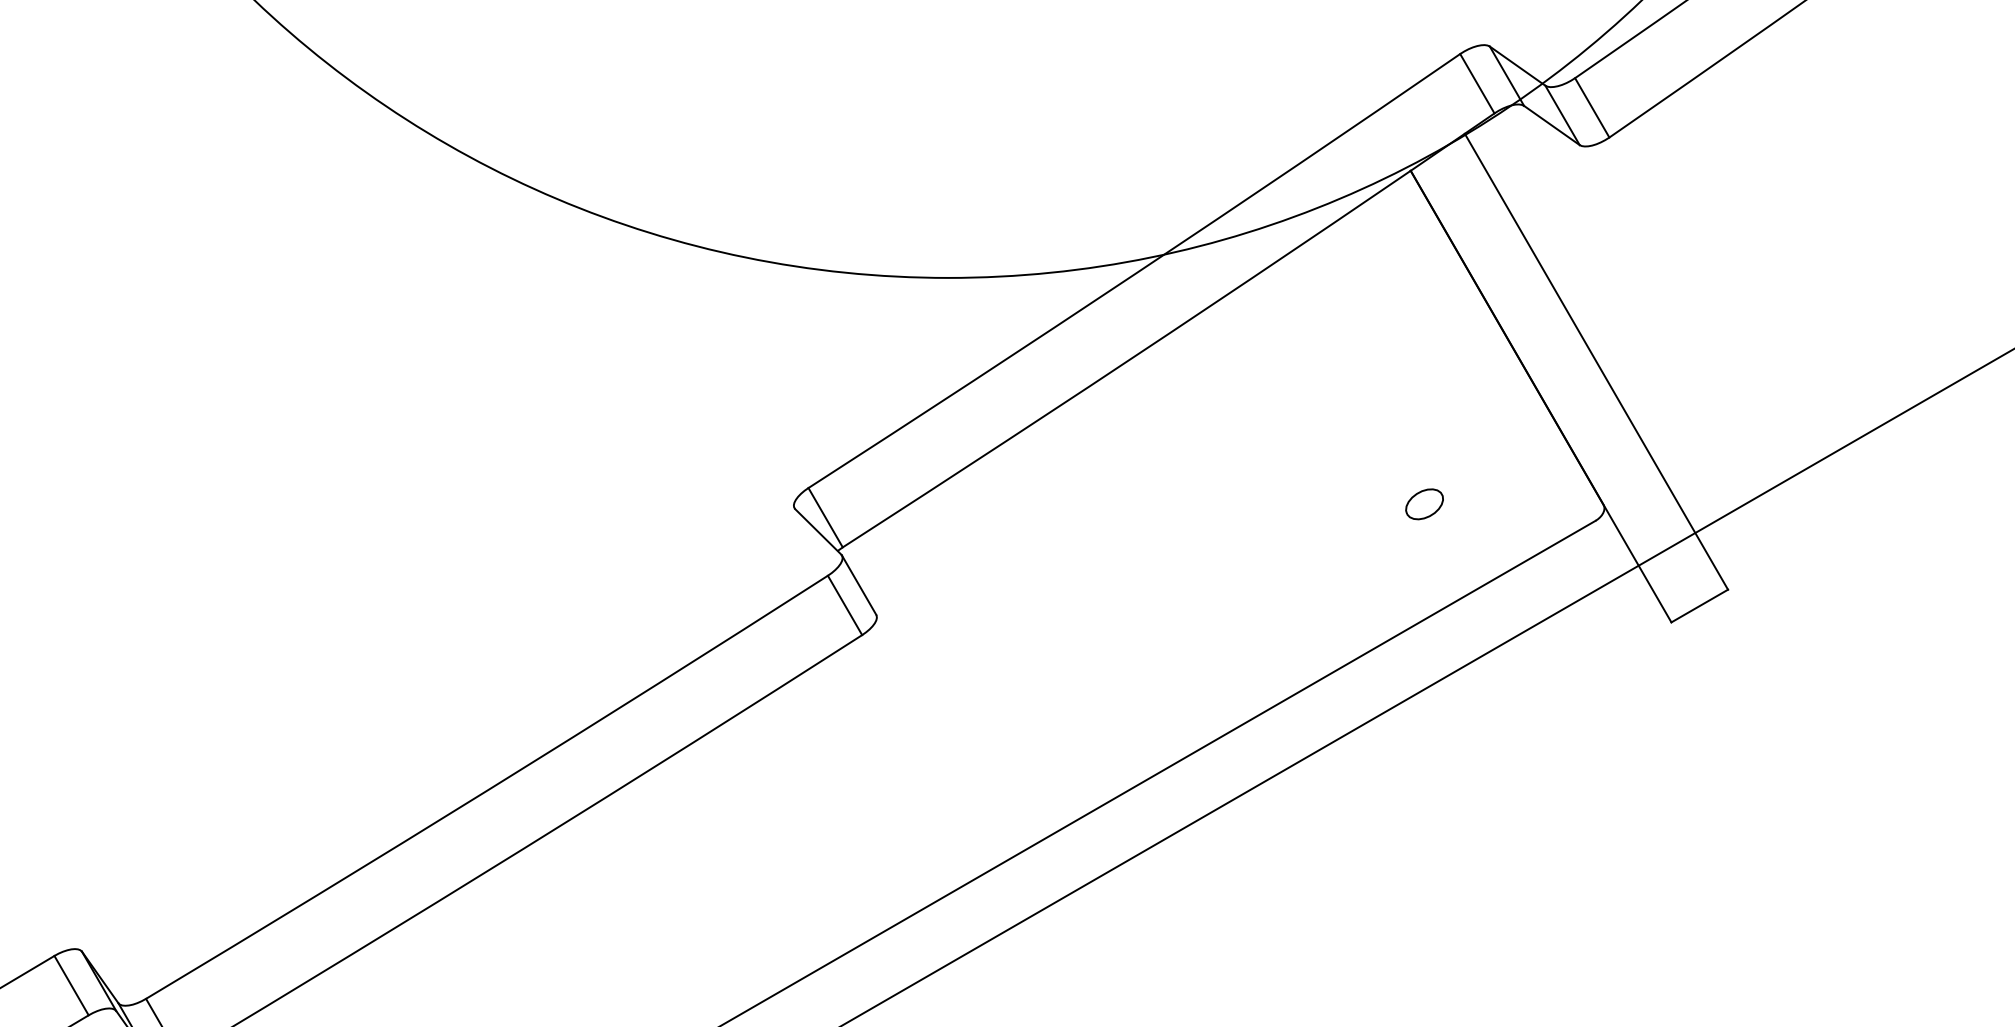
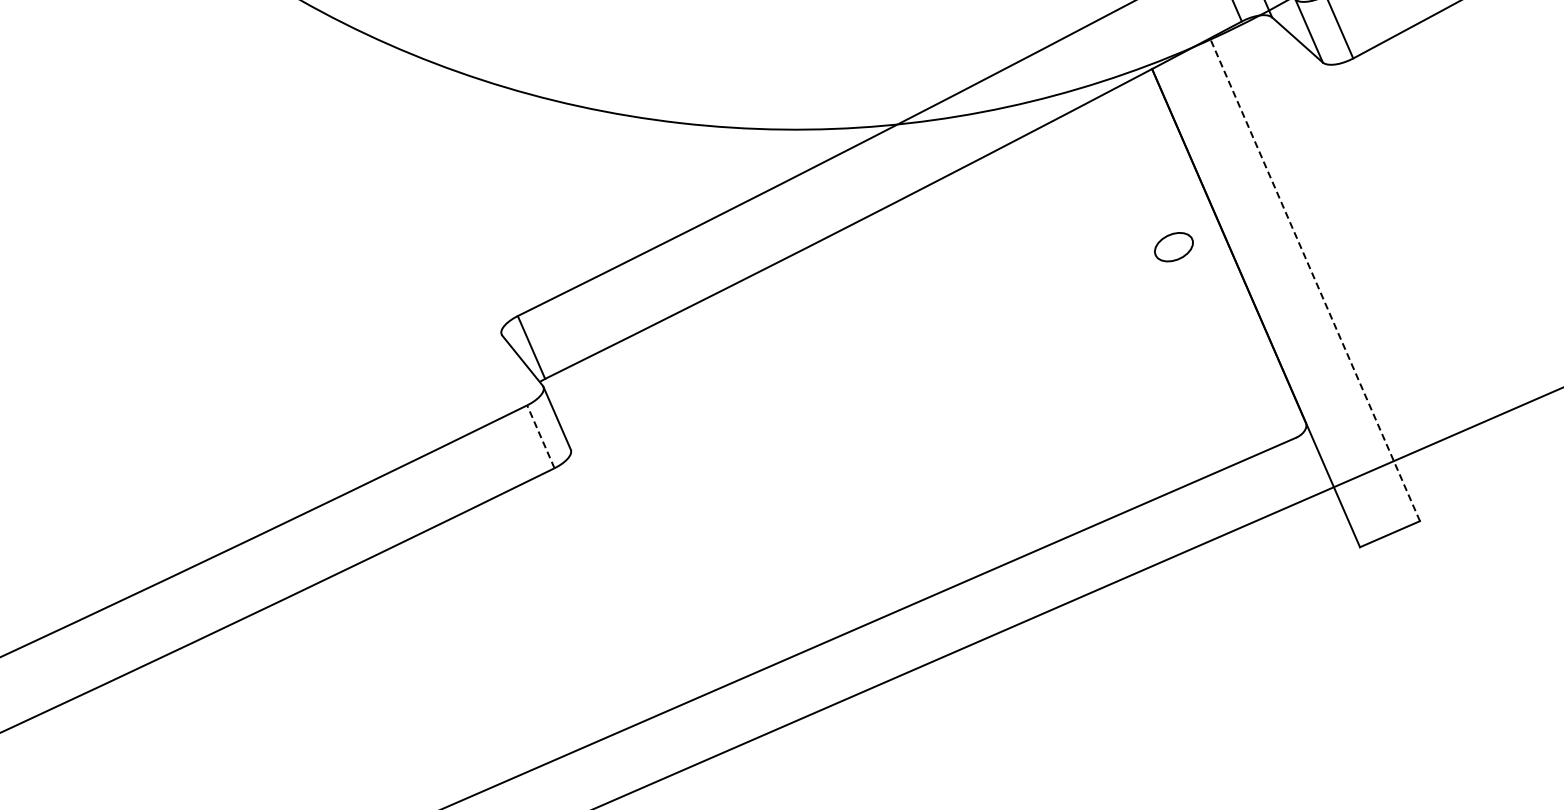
line: (1596, 361) -> (1315, 279), solid -> dashed
part: (1424, 504) -> (1173, 247), moved
line: (844, 605) -> (540, 436), solid -> dashed

